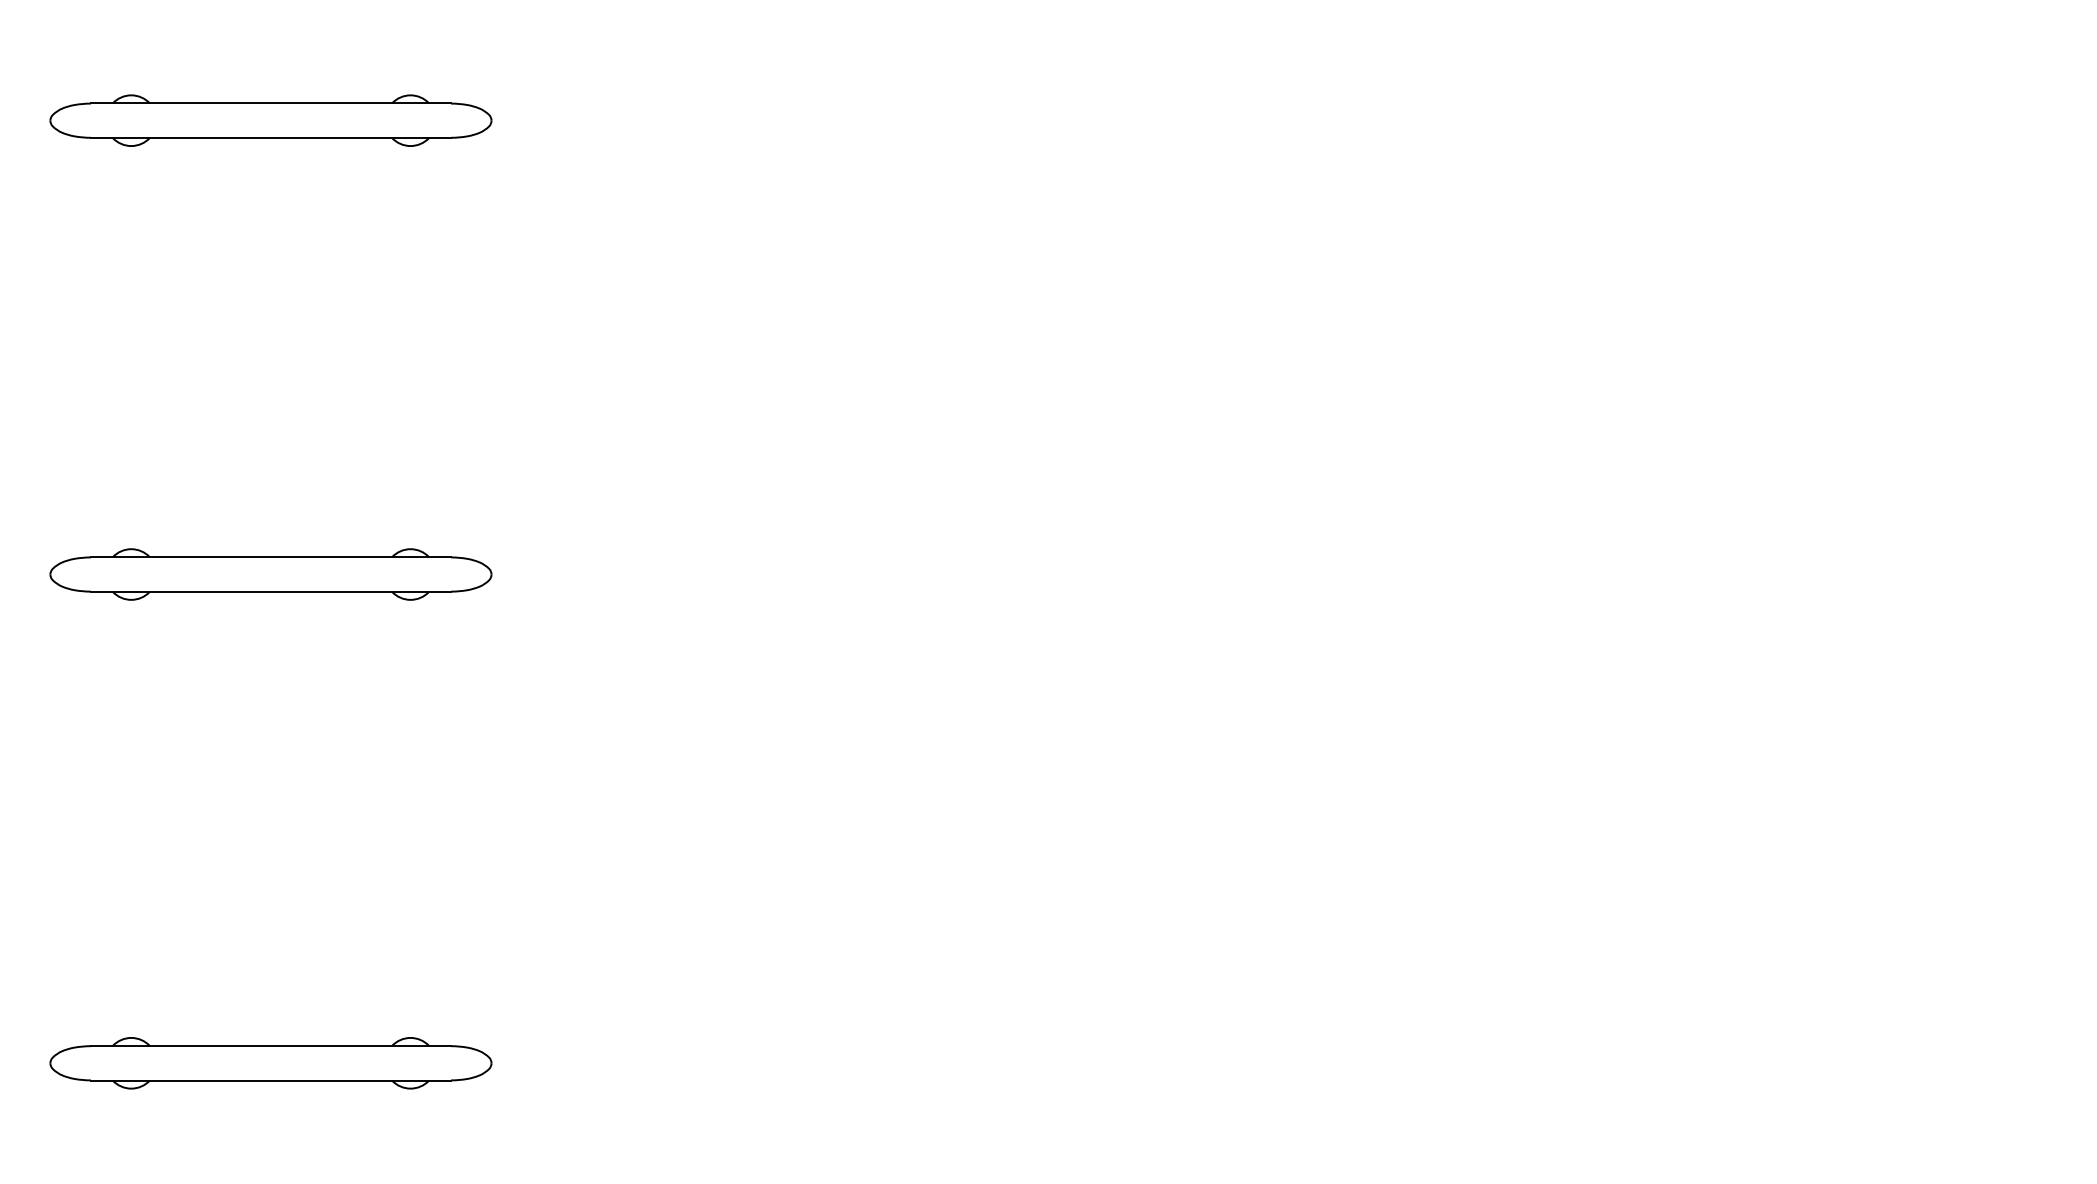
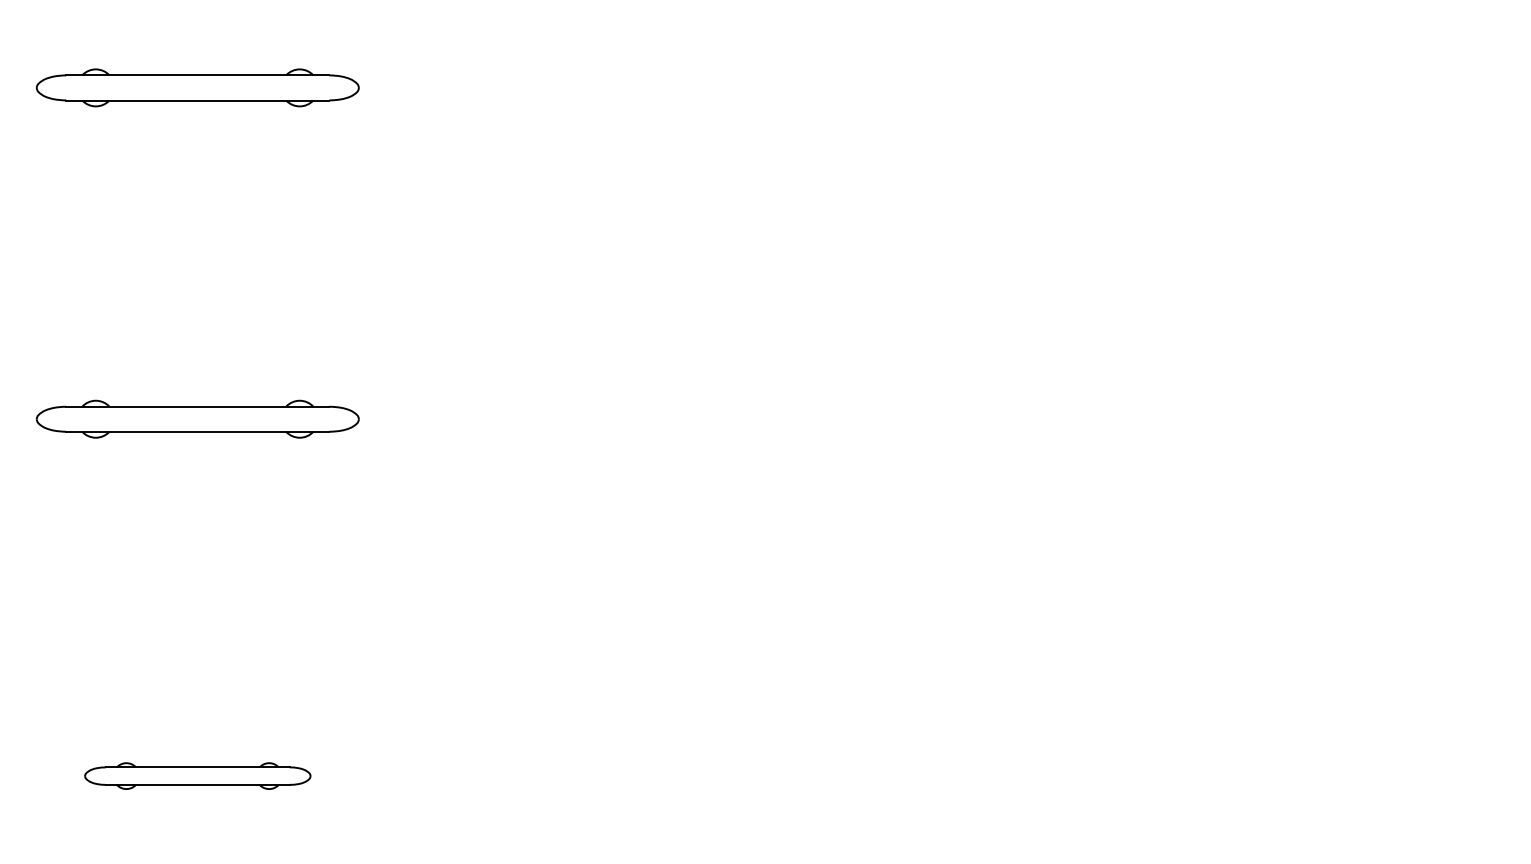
part: (270, 1063) -> (197, 776), size x0.7

